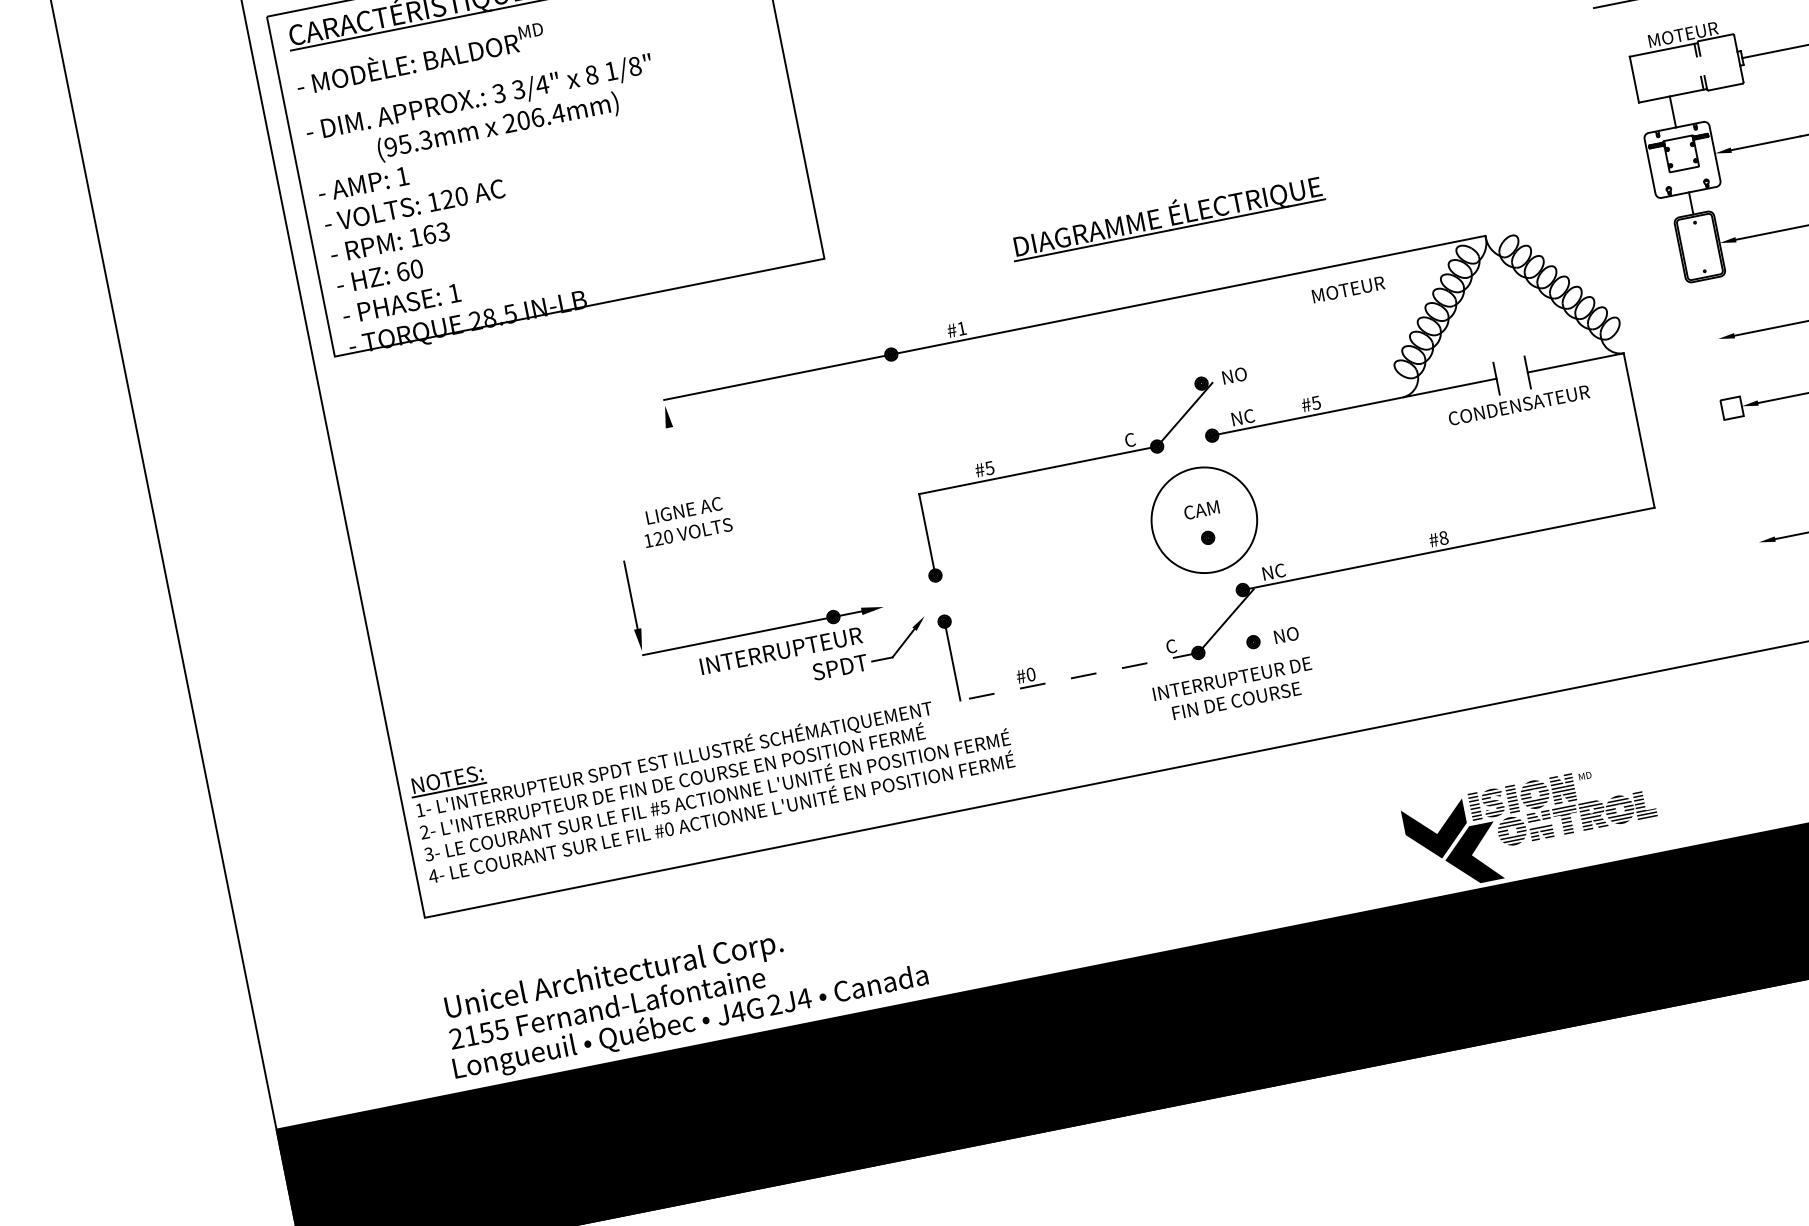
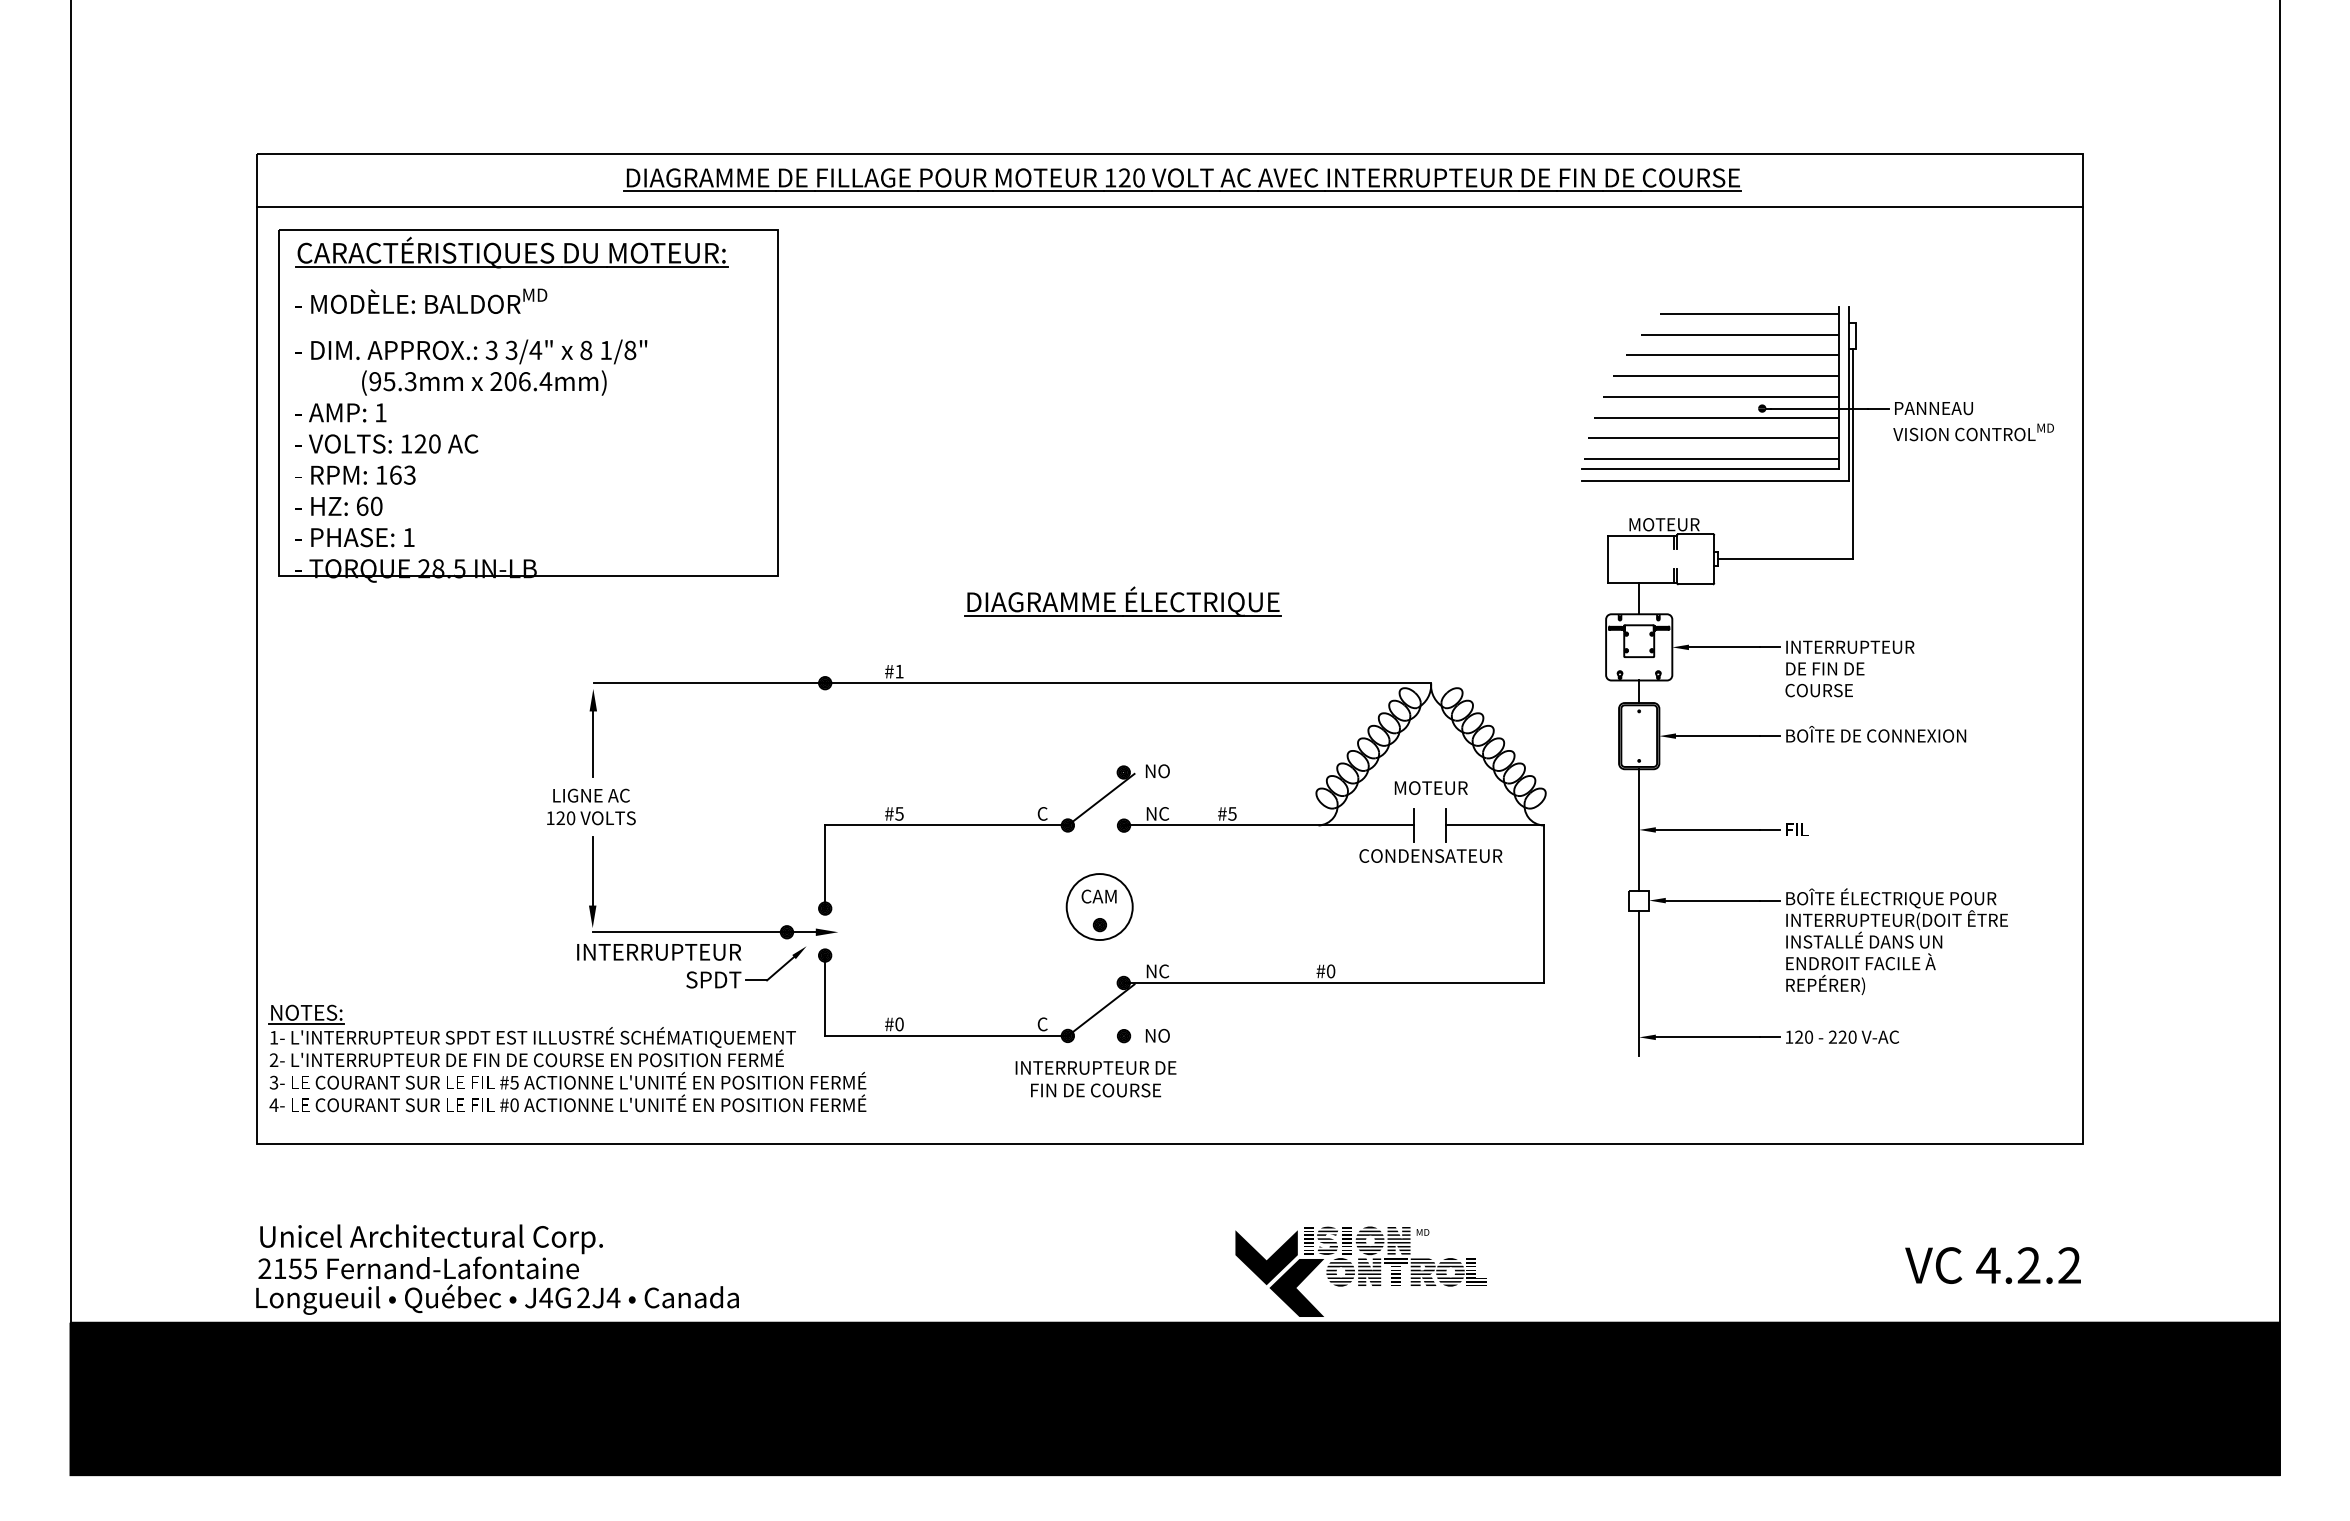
text: (1347, 289) -> (1430, 787), moved
line: (1718, 338) -> (1639, 829), added
line: (676, 460) -> (593, 744), added
line: (1748, 489) -> (1639, 983), added
circle: (1204, 520) -> (1099, 907), size x0.62
text: (1443, 538) -> (1330, 971), #8 -> #0
part: (761, 630) -> (713, 931), moved
line: (1079, 676) -> (946, 1035), dashed -> solid
fill: (1540, 823) -> (1369, 1270), added

